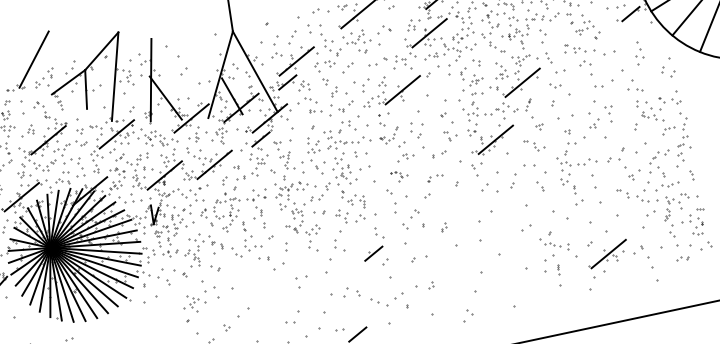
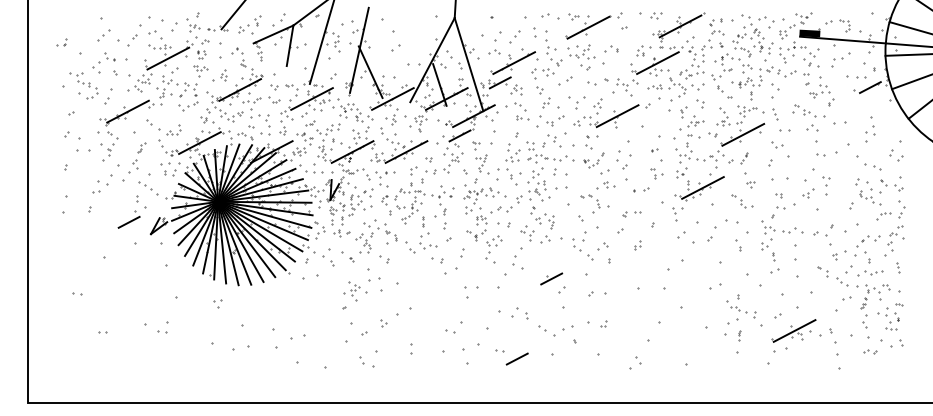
part: (635, 89) -> (872, 166), moved
part: (398, 175) -> (594, 203), size x1.67
part: (443, 227) -> (637, 245), moved
part: (378, 232) -> (576, 244), moved

